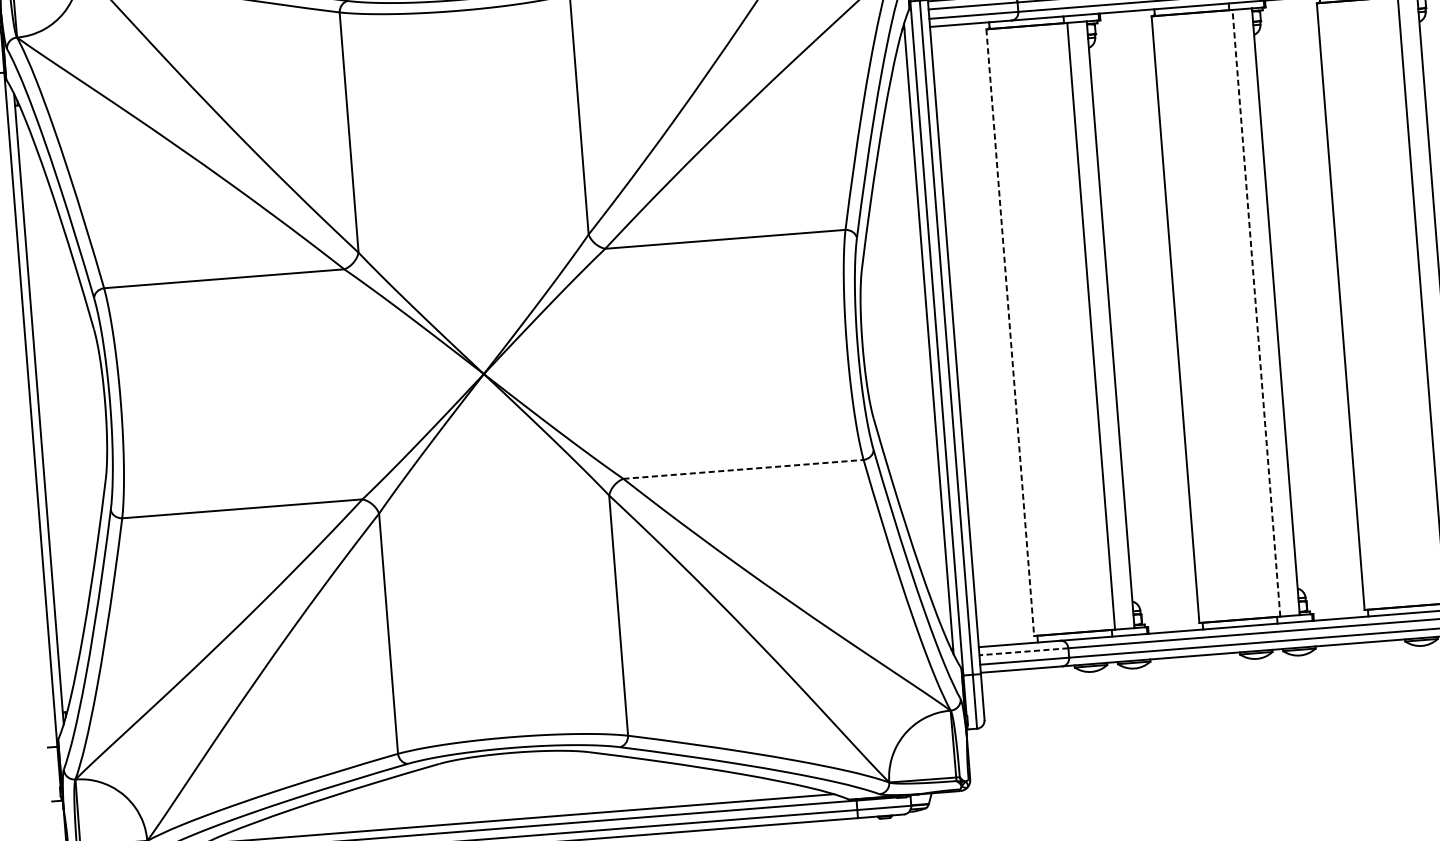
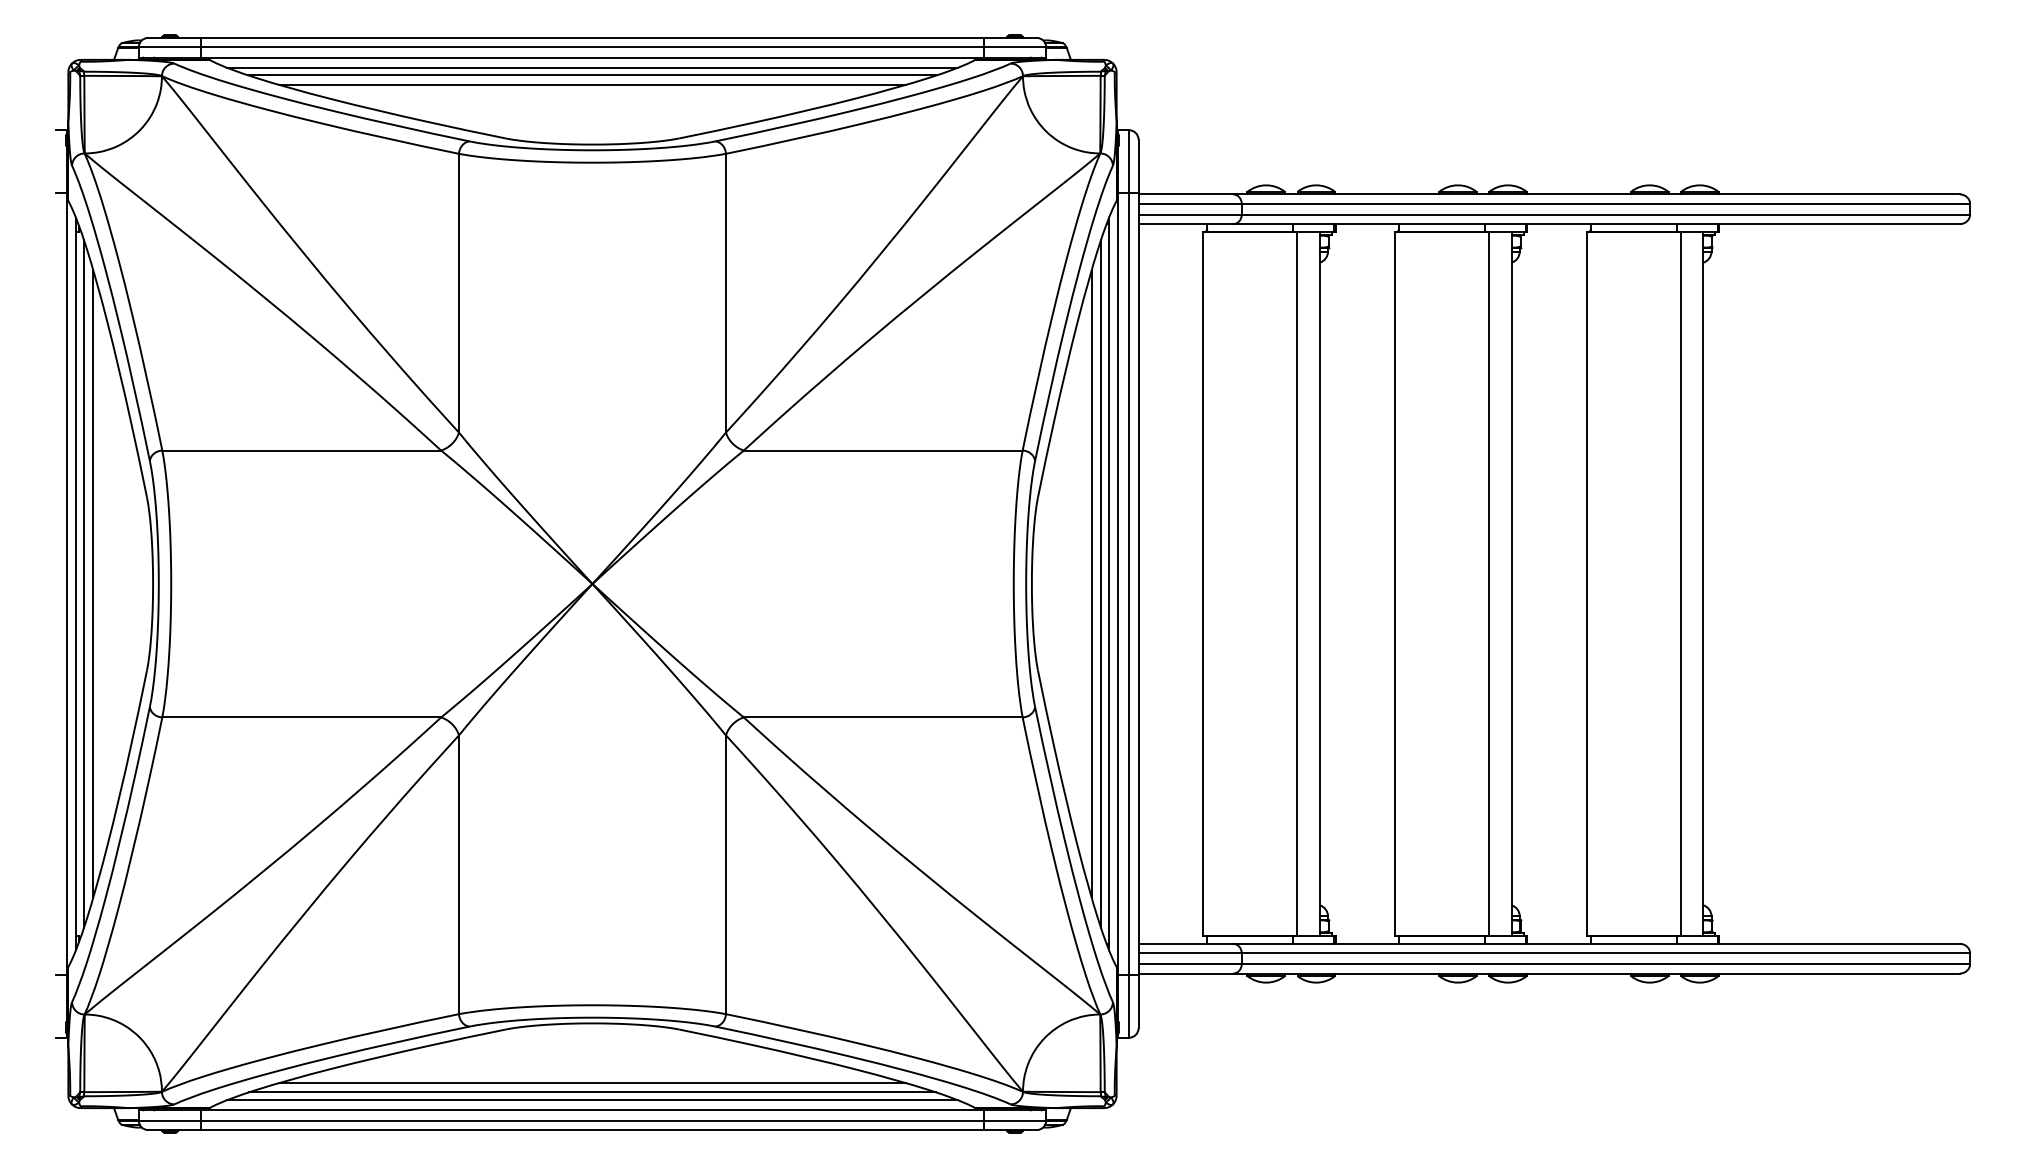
line: (1255, 312) -> (1488, 583), dashed -> solid
line: (1010, 333) -> (1203, 584), dashed -> solid
line: (913, 339) -> (1091, 583), added
line: (921, 339) -> (1100, 583), added
line: (53, 407) -> (93, 583), added
line: (46, 408) -> (84, 583), added
line: (743, 469) -> (883, 717), dashed -> solid
line: (1024, 651) -> (1190, 953), dashed -> solid
line: (517, 804) -> (592, 1083), added
line: (518, 812) -> (592, 1092), added

